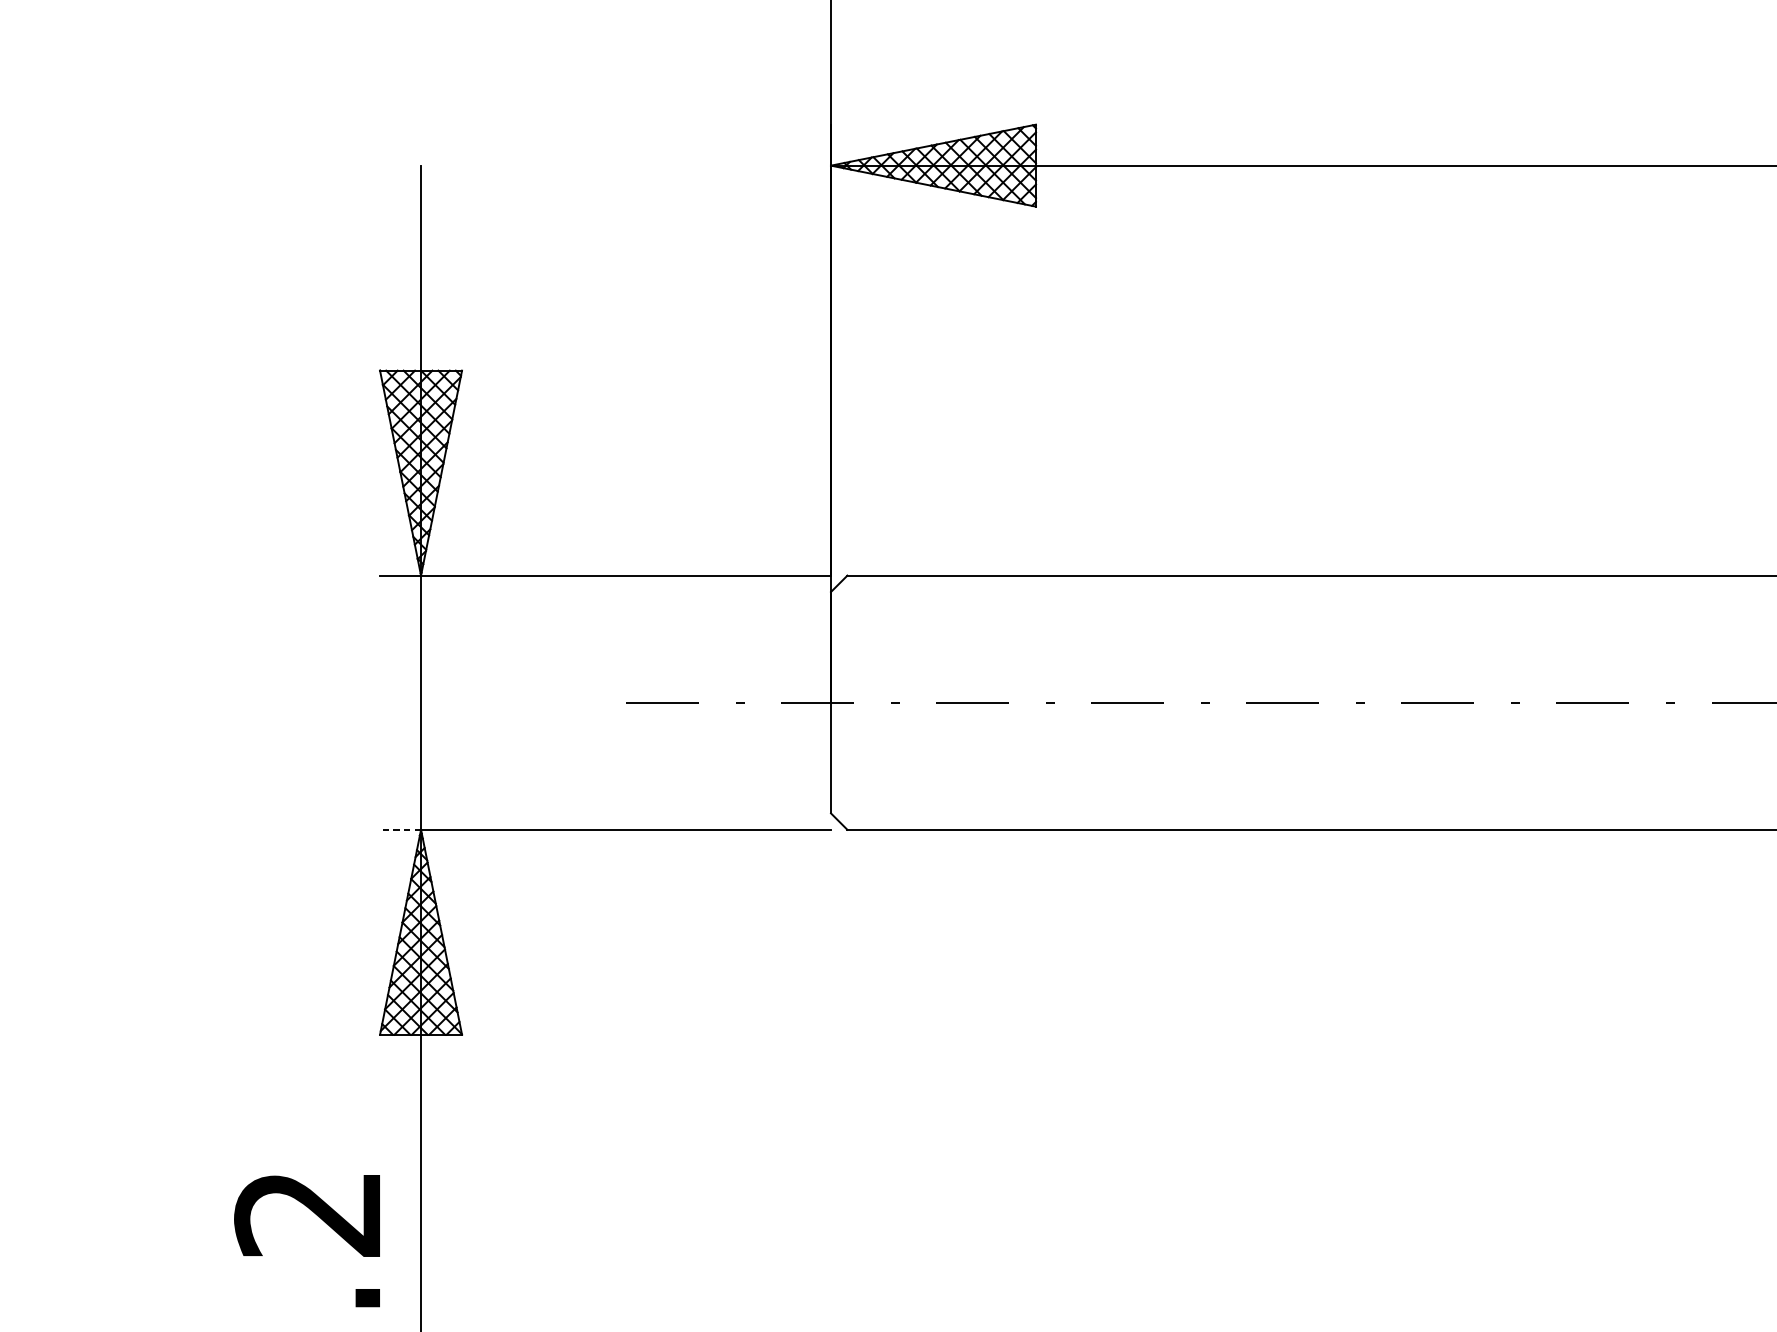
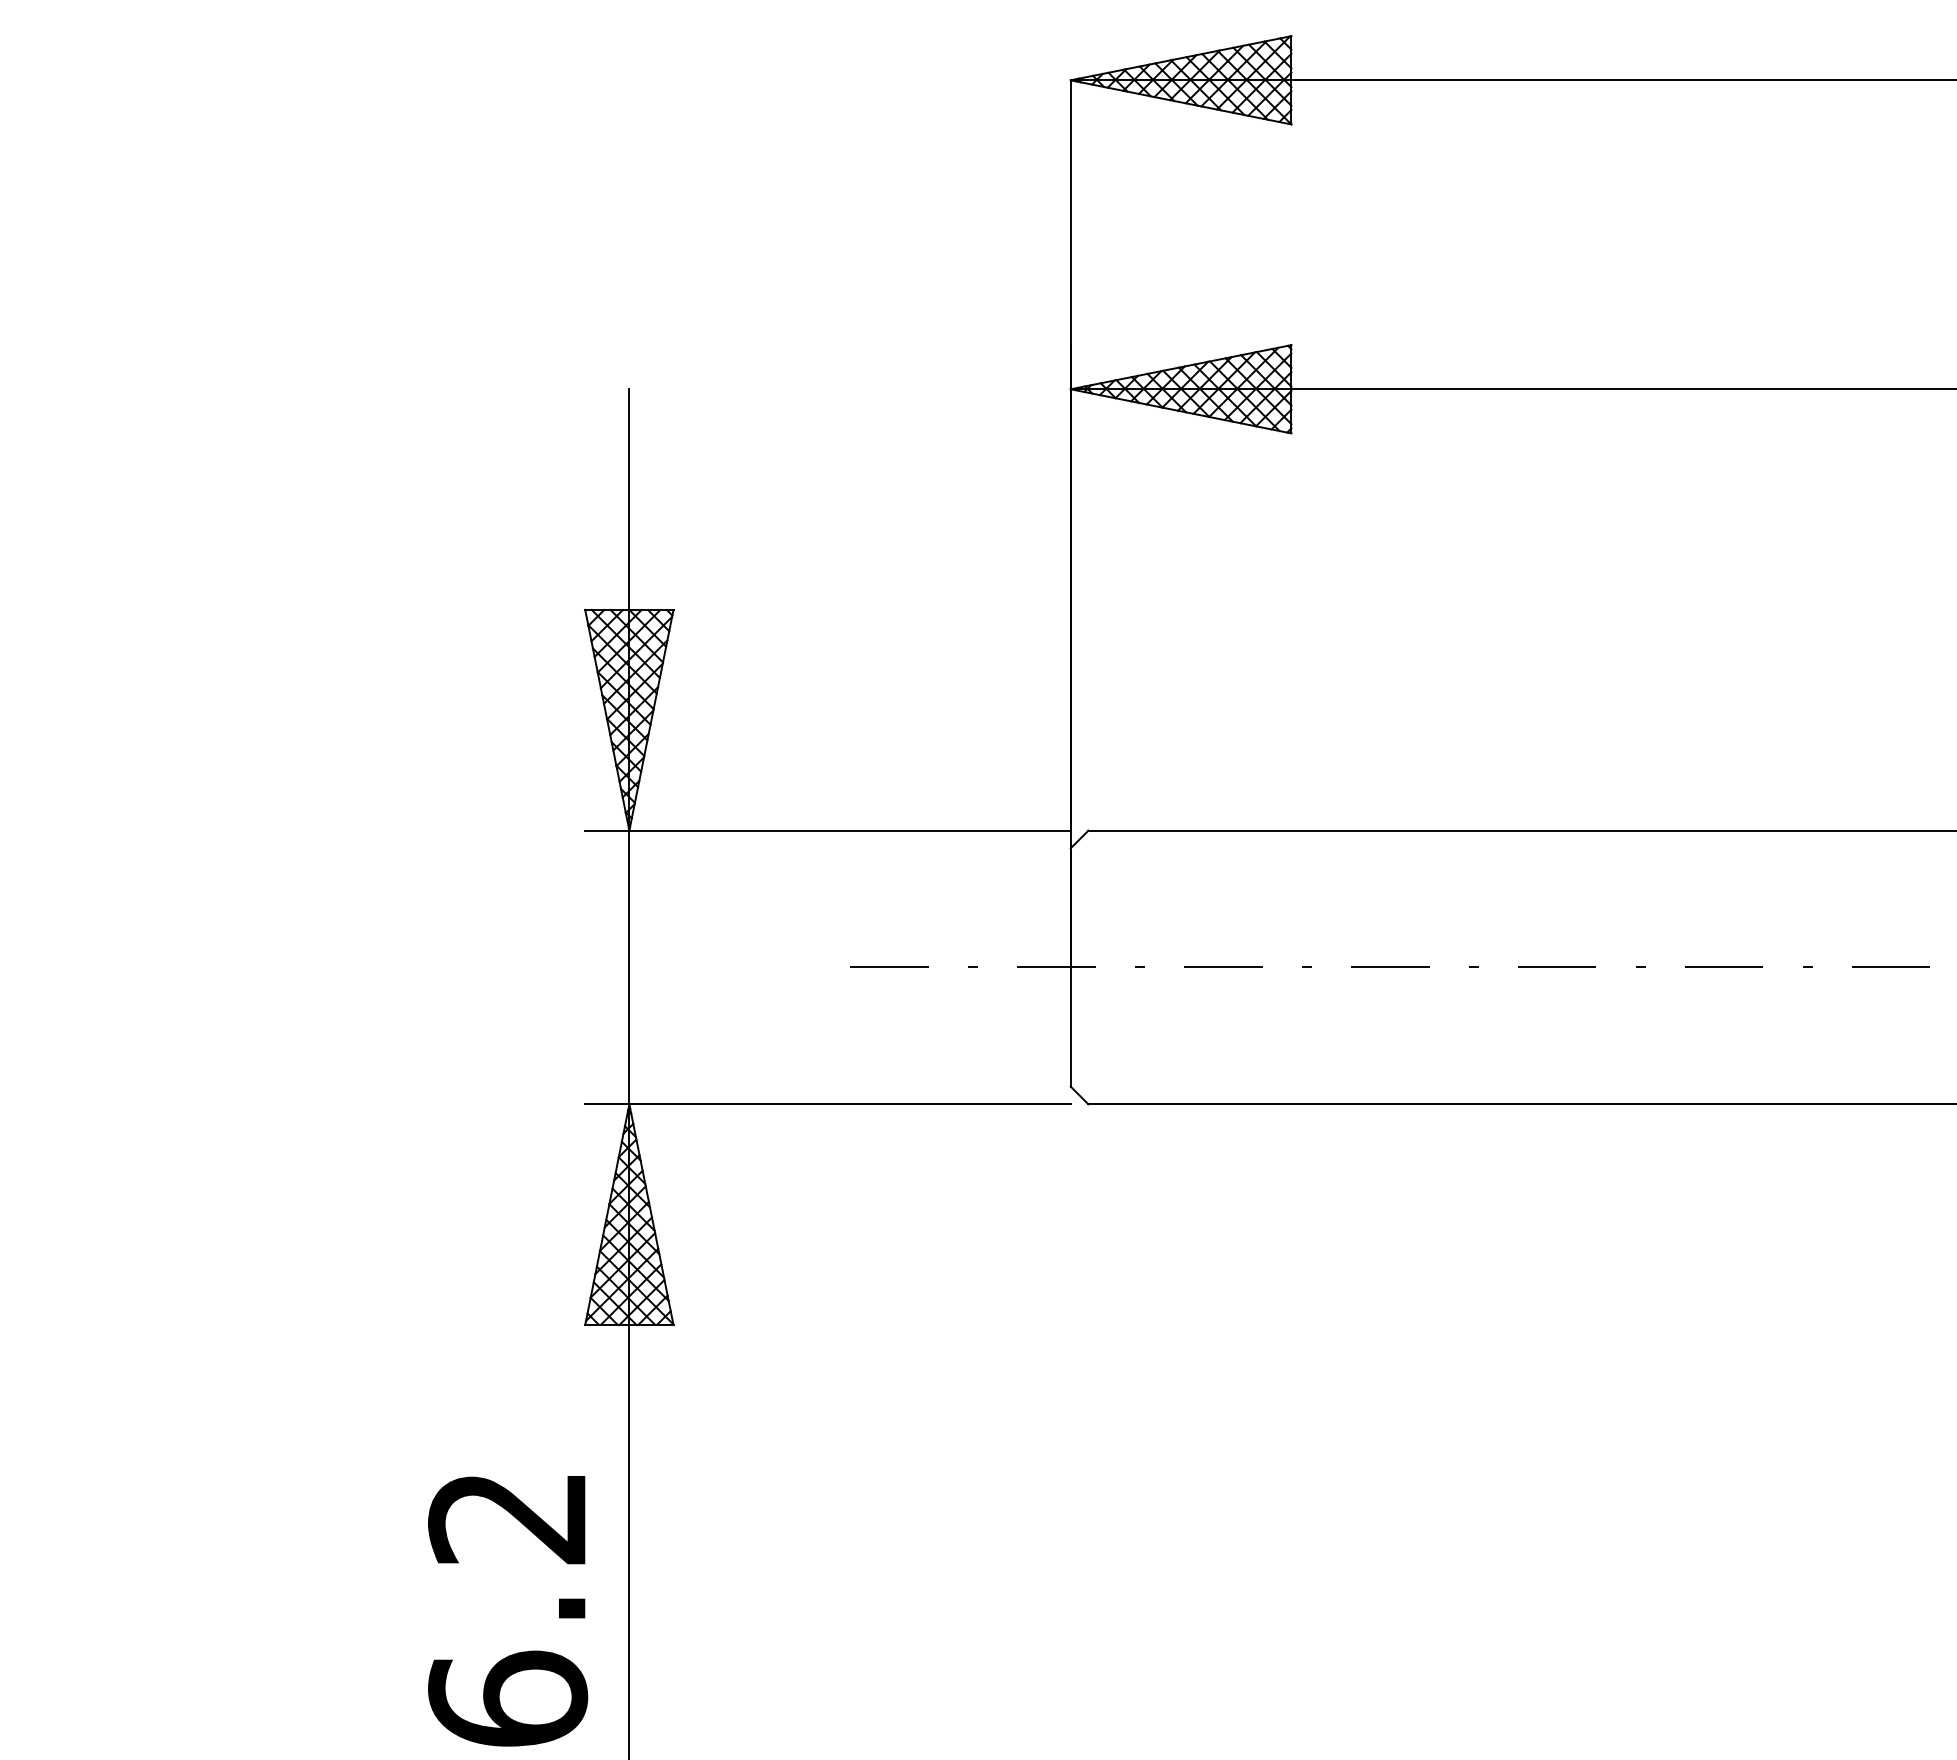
line: (399, 829) -> (606, 1104), dashed -> solid

